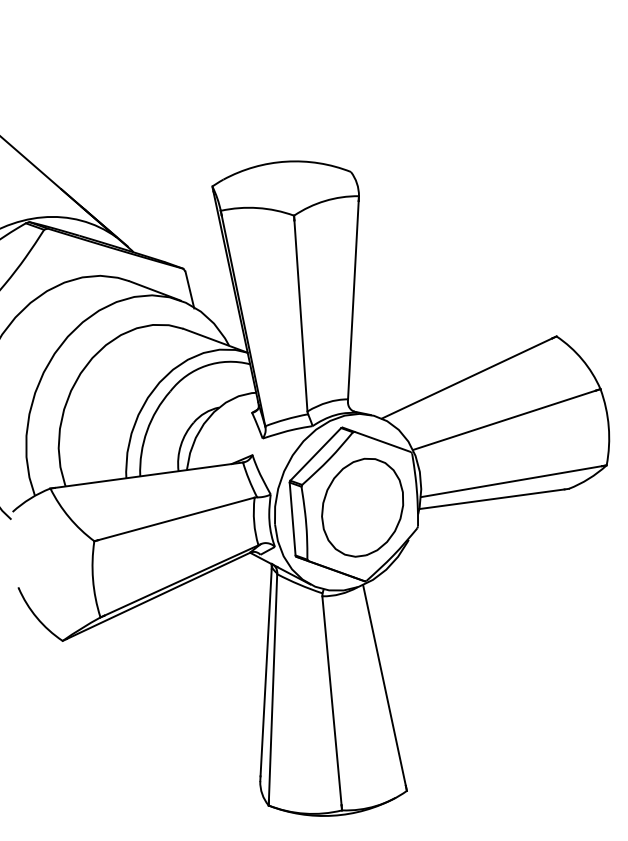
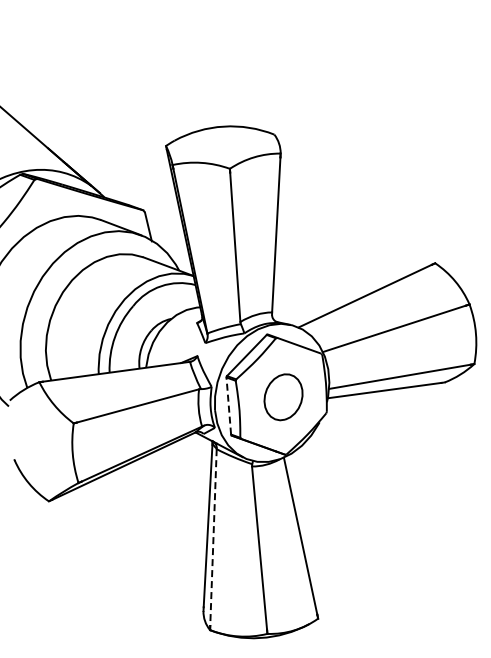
part: (362, 508) -> (283, 397), size x0.6
line: (292, 519) -> (228, 406), solid -> dashed
line: (273, 687) -> (213, 537), solid -> dashed

